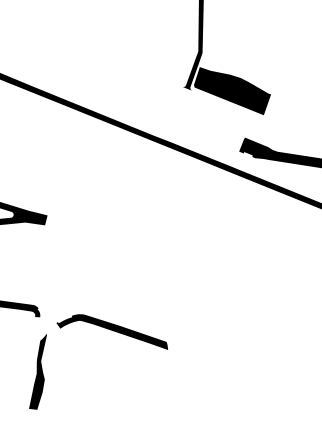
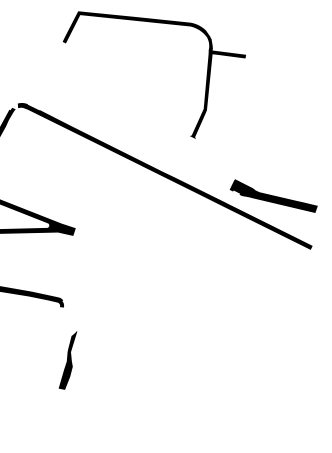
fill: (232, 90) -> (228, 141), removed
fill: (112, 332) -> (119, 323), removed
part: (37, 372) -> (67, 360), moved

